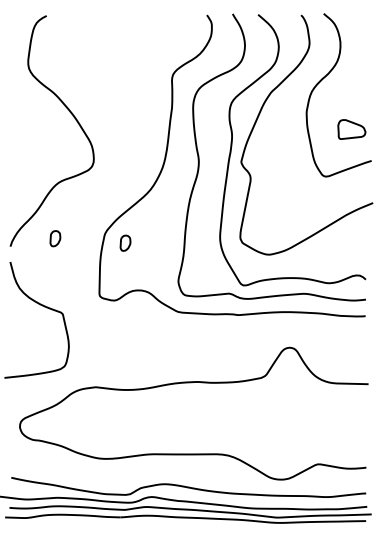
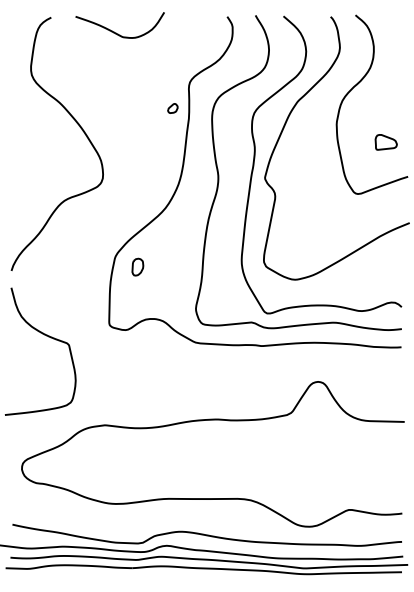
curve: (106, 29) -> (116, 32), added
part: (157, 98) -> (172, 108), added
part: (351, 129) -> (385, 142), size x0.71
part: (55, 238) -> (60, 261), removed

